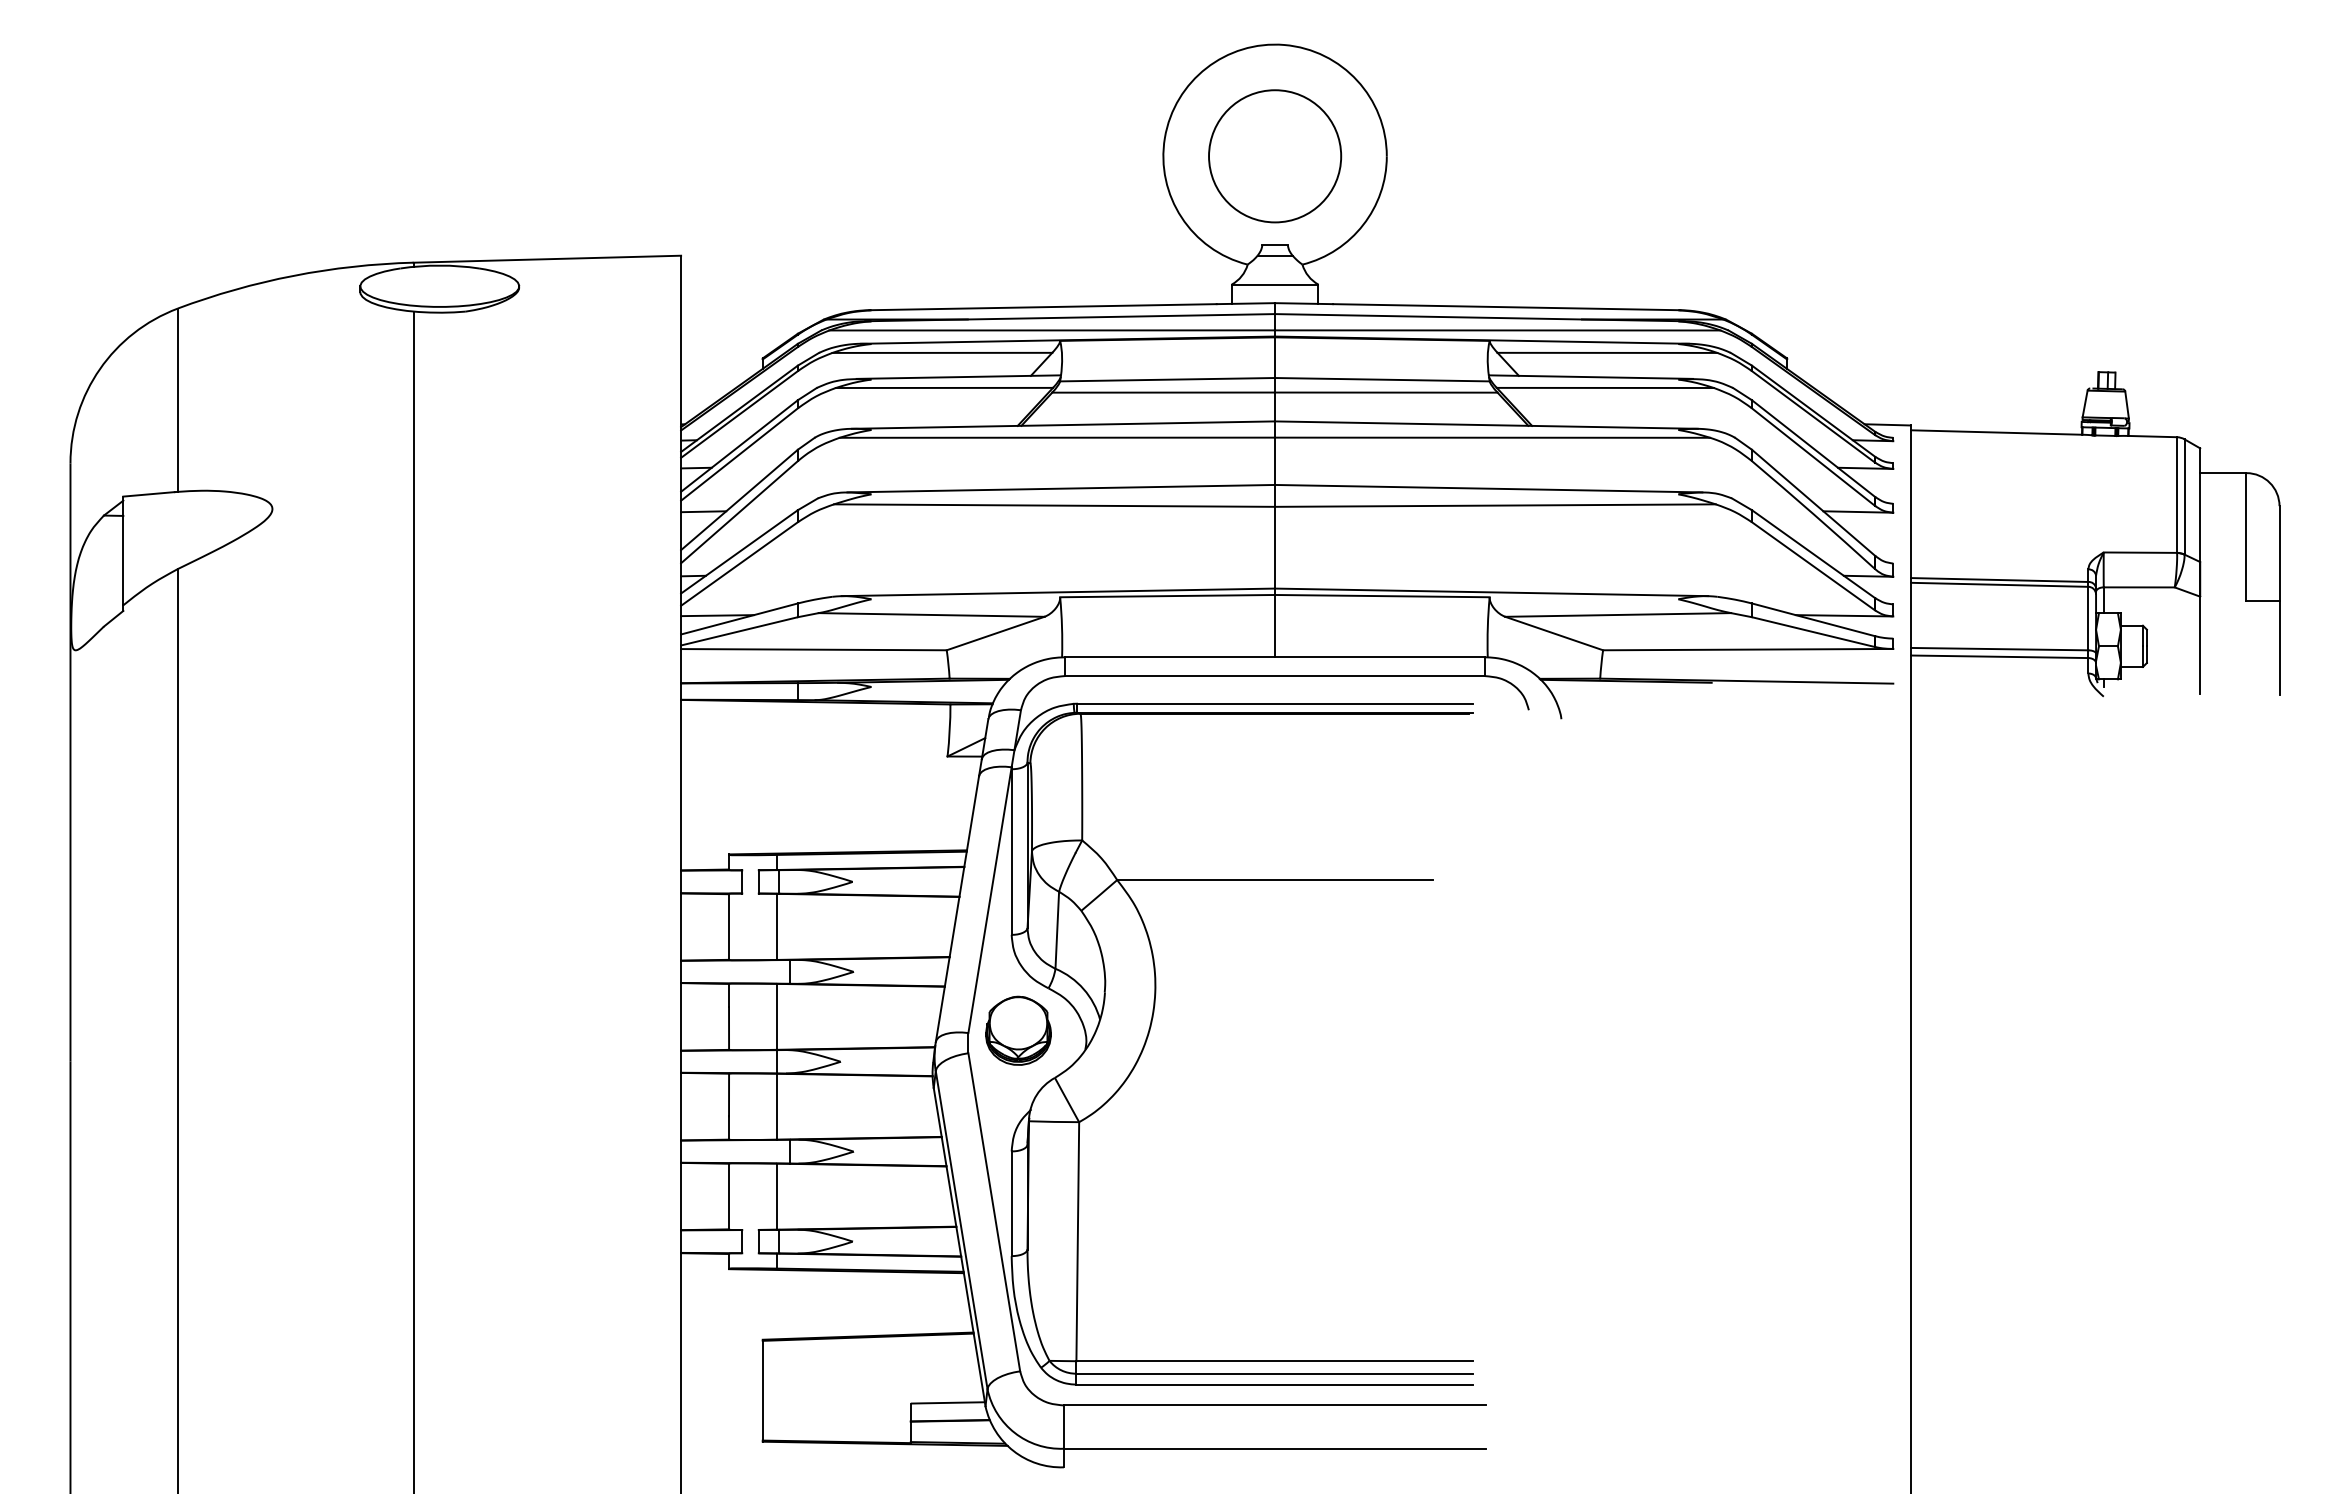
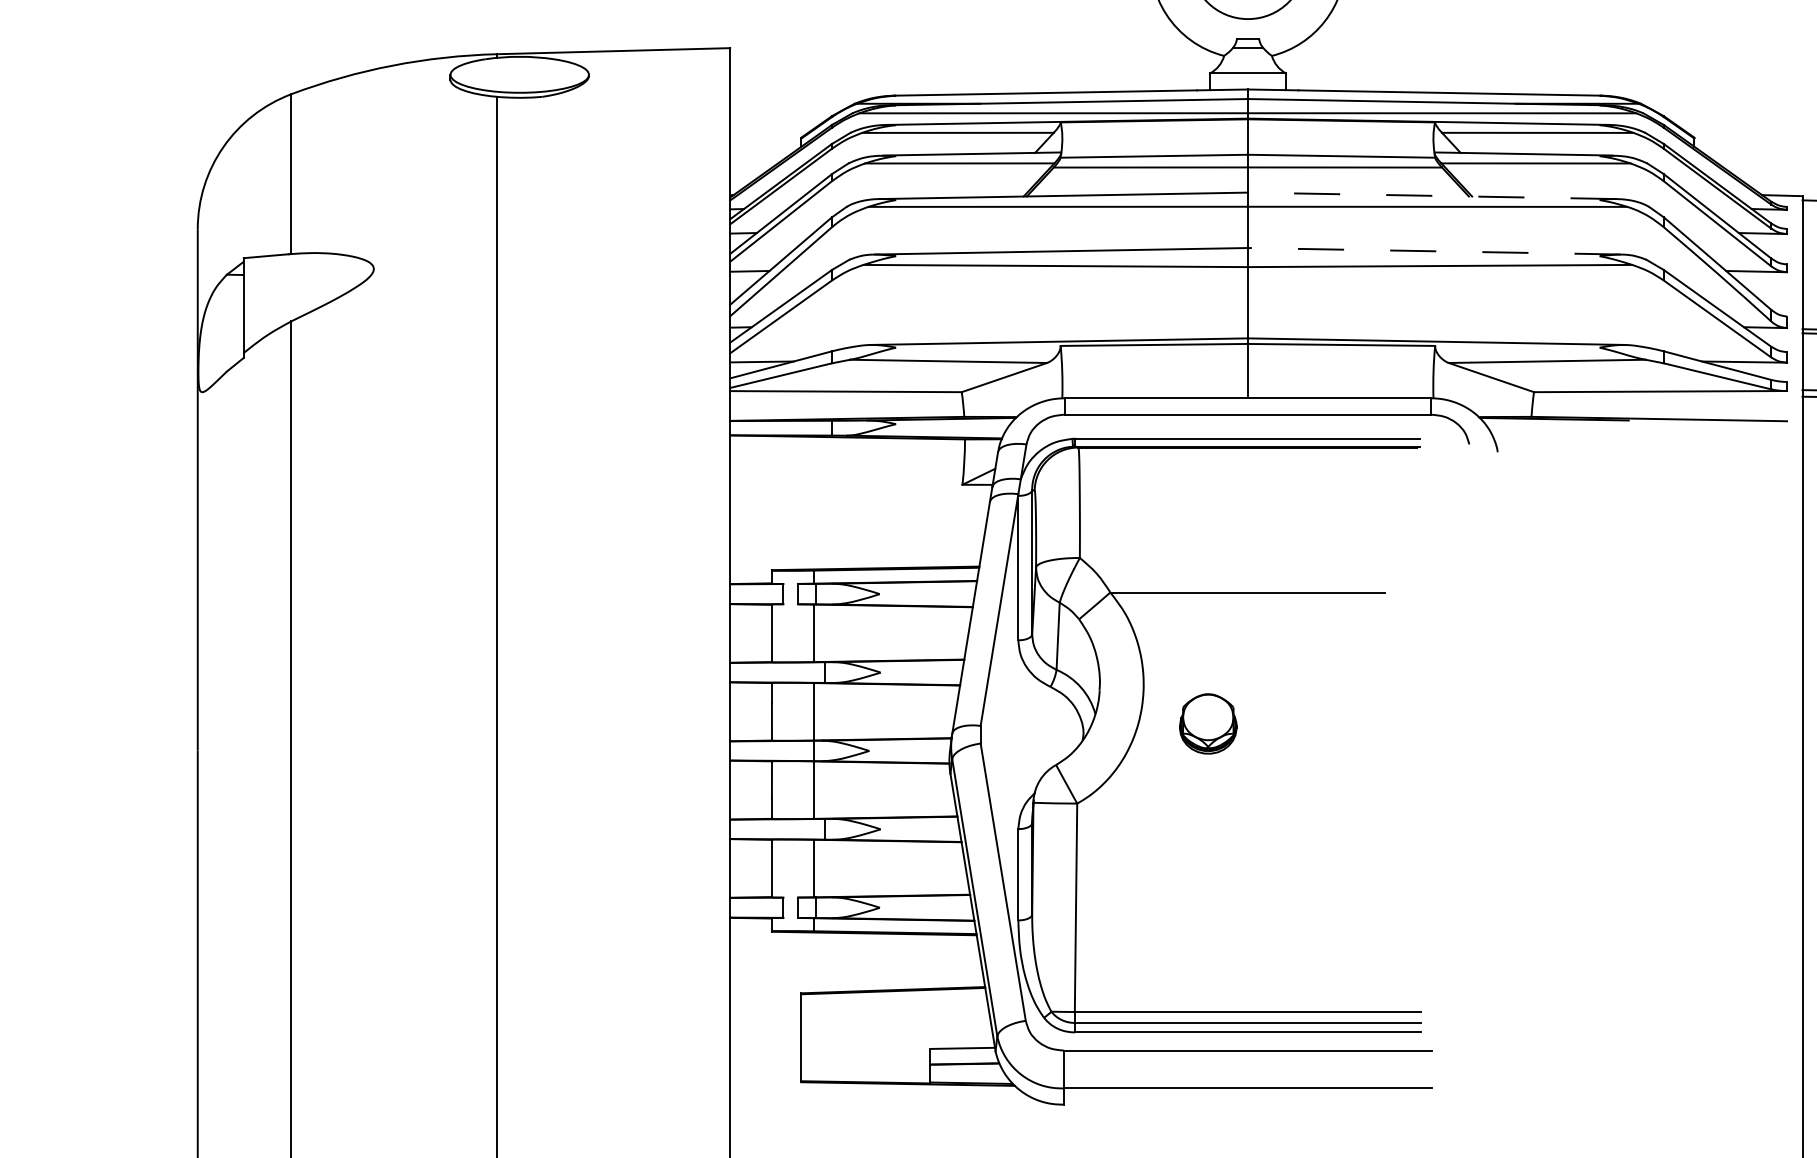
line: (1486, 425) -> (1432, 196), solid -> dashed
line: (1488, 488) -> (1434, 251), solid -> dashed
part: (1018, 1030) -> (1208, 723), moved

